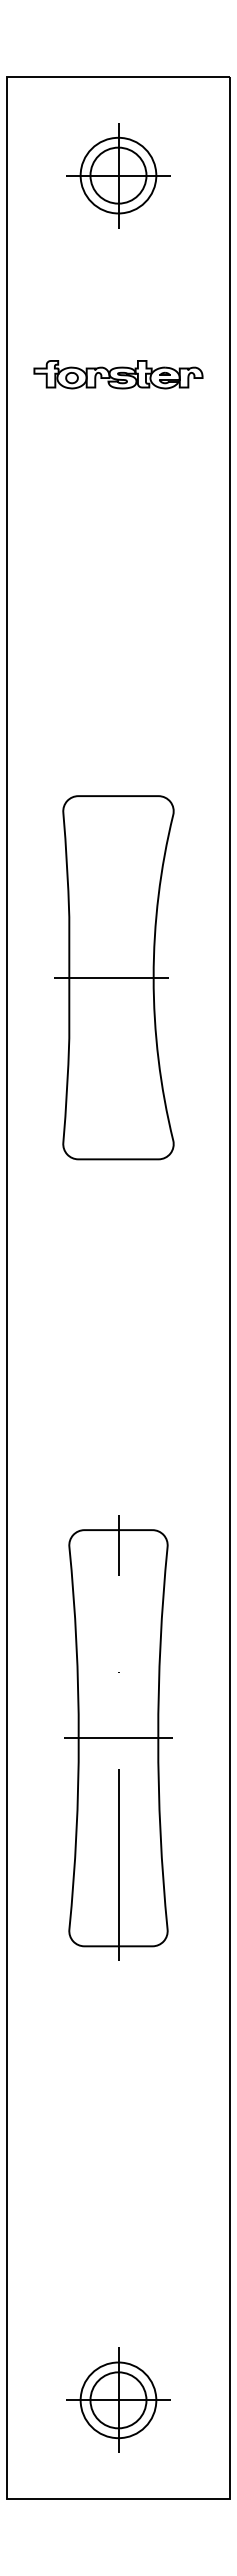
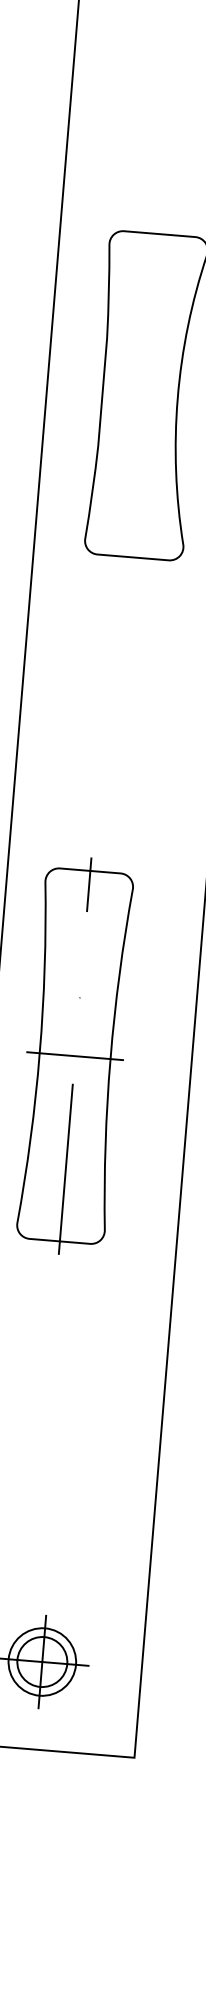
line: (111, 977) -> (140, 395), removed
part: (118, 1737) -> (75, 1055), moved

